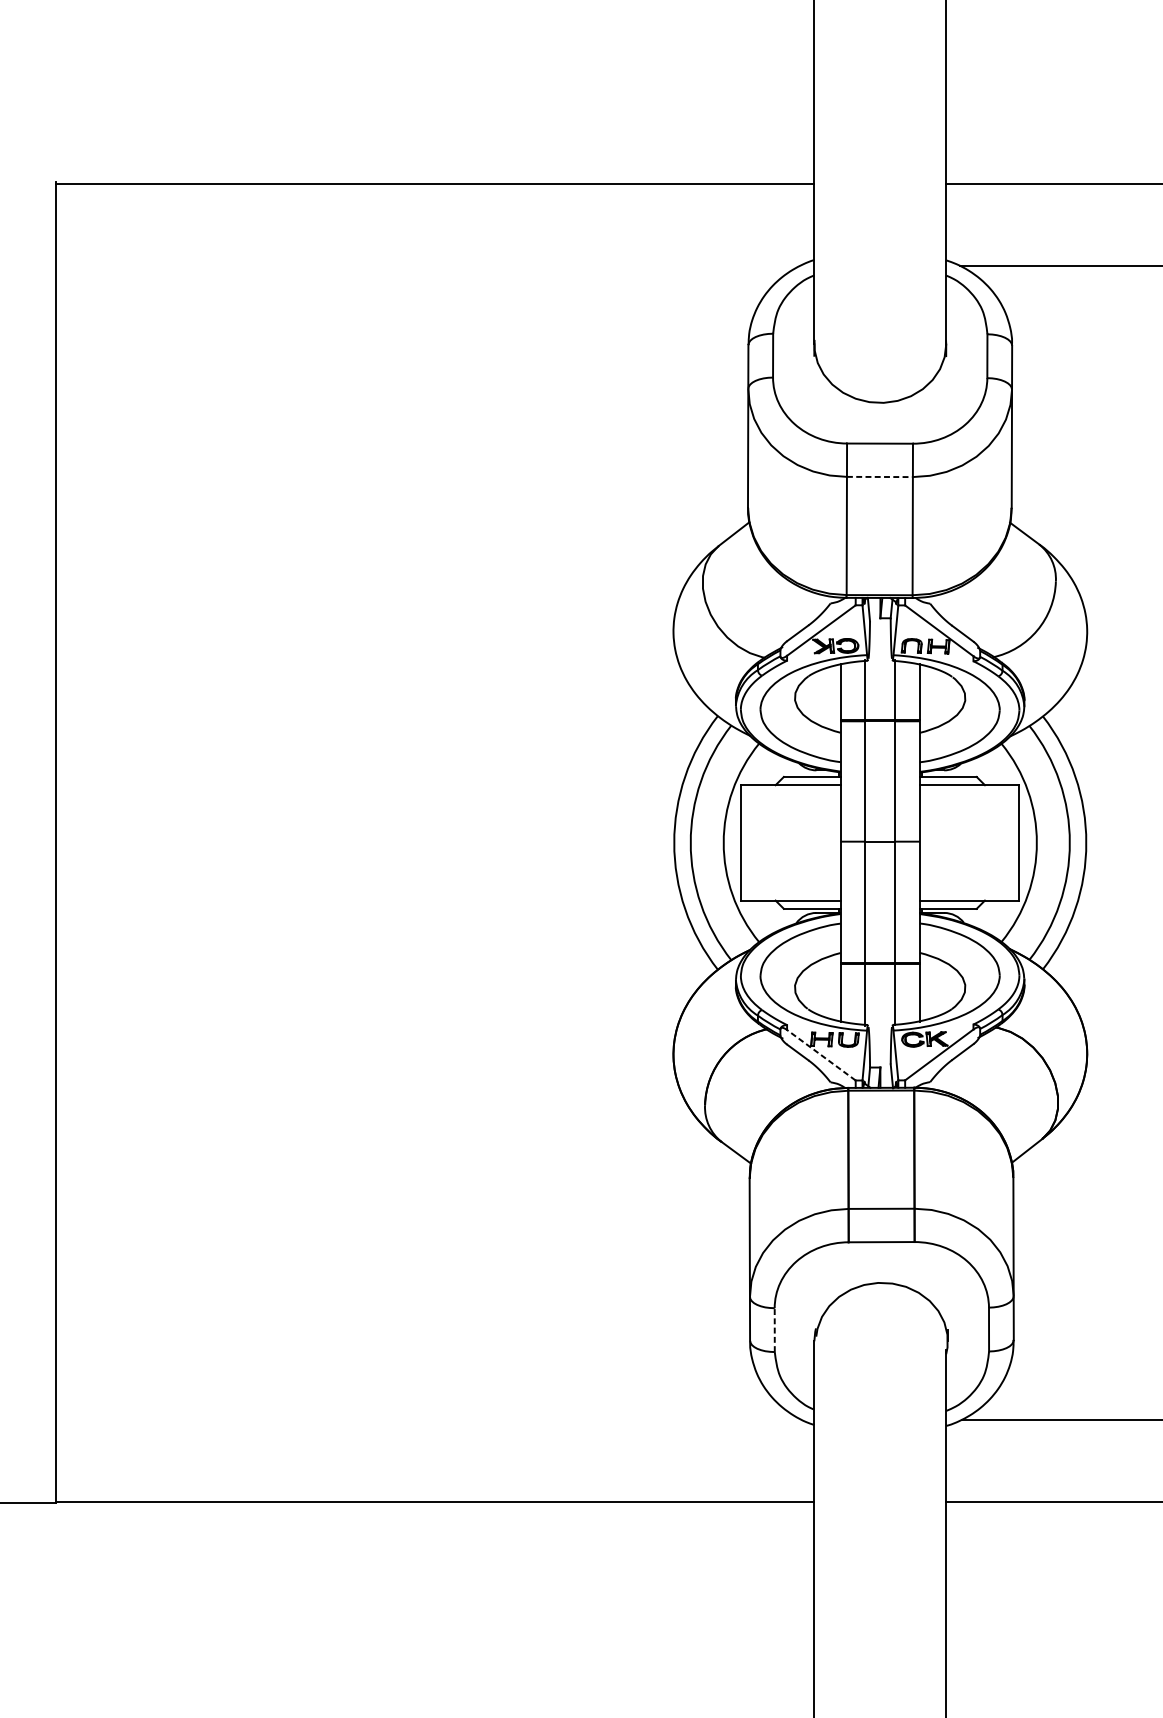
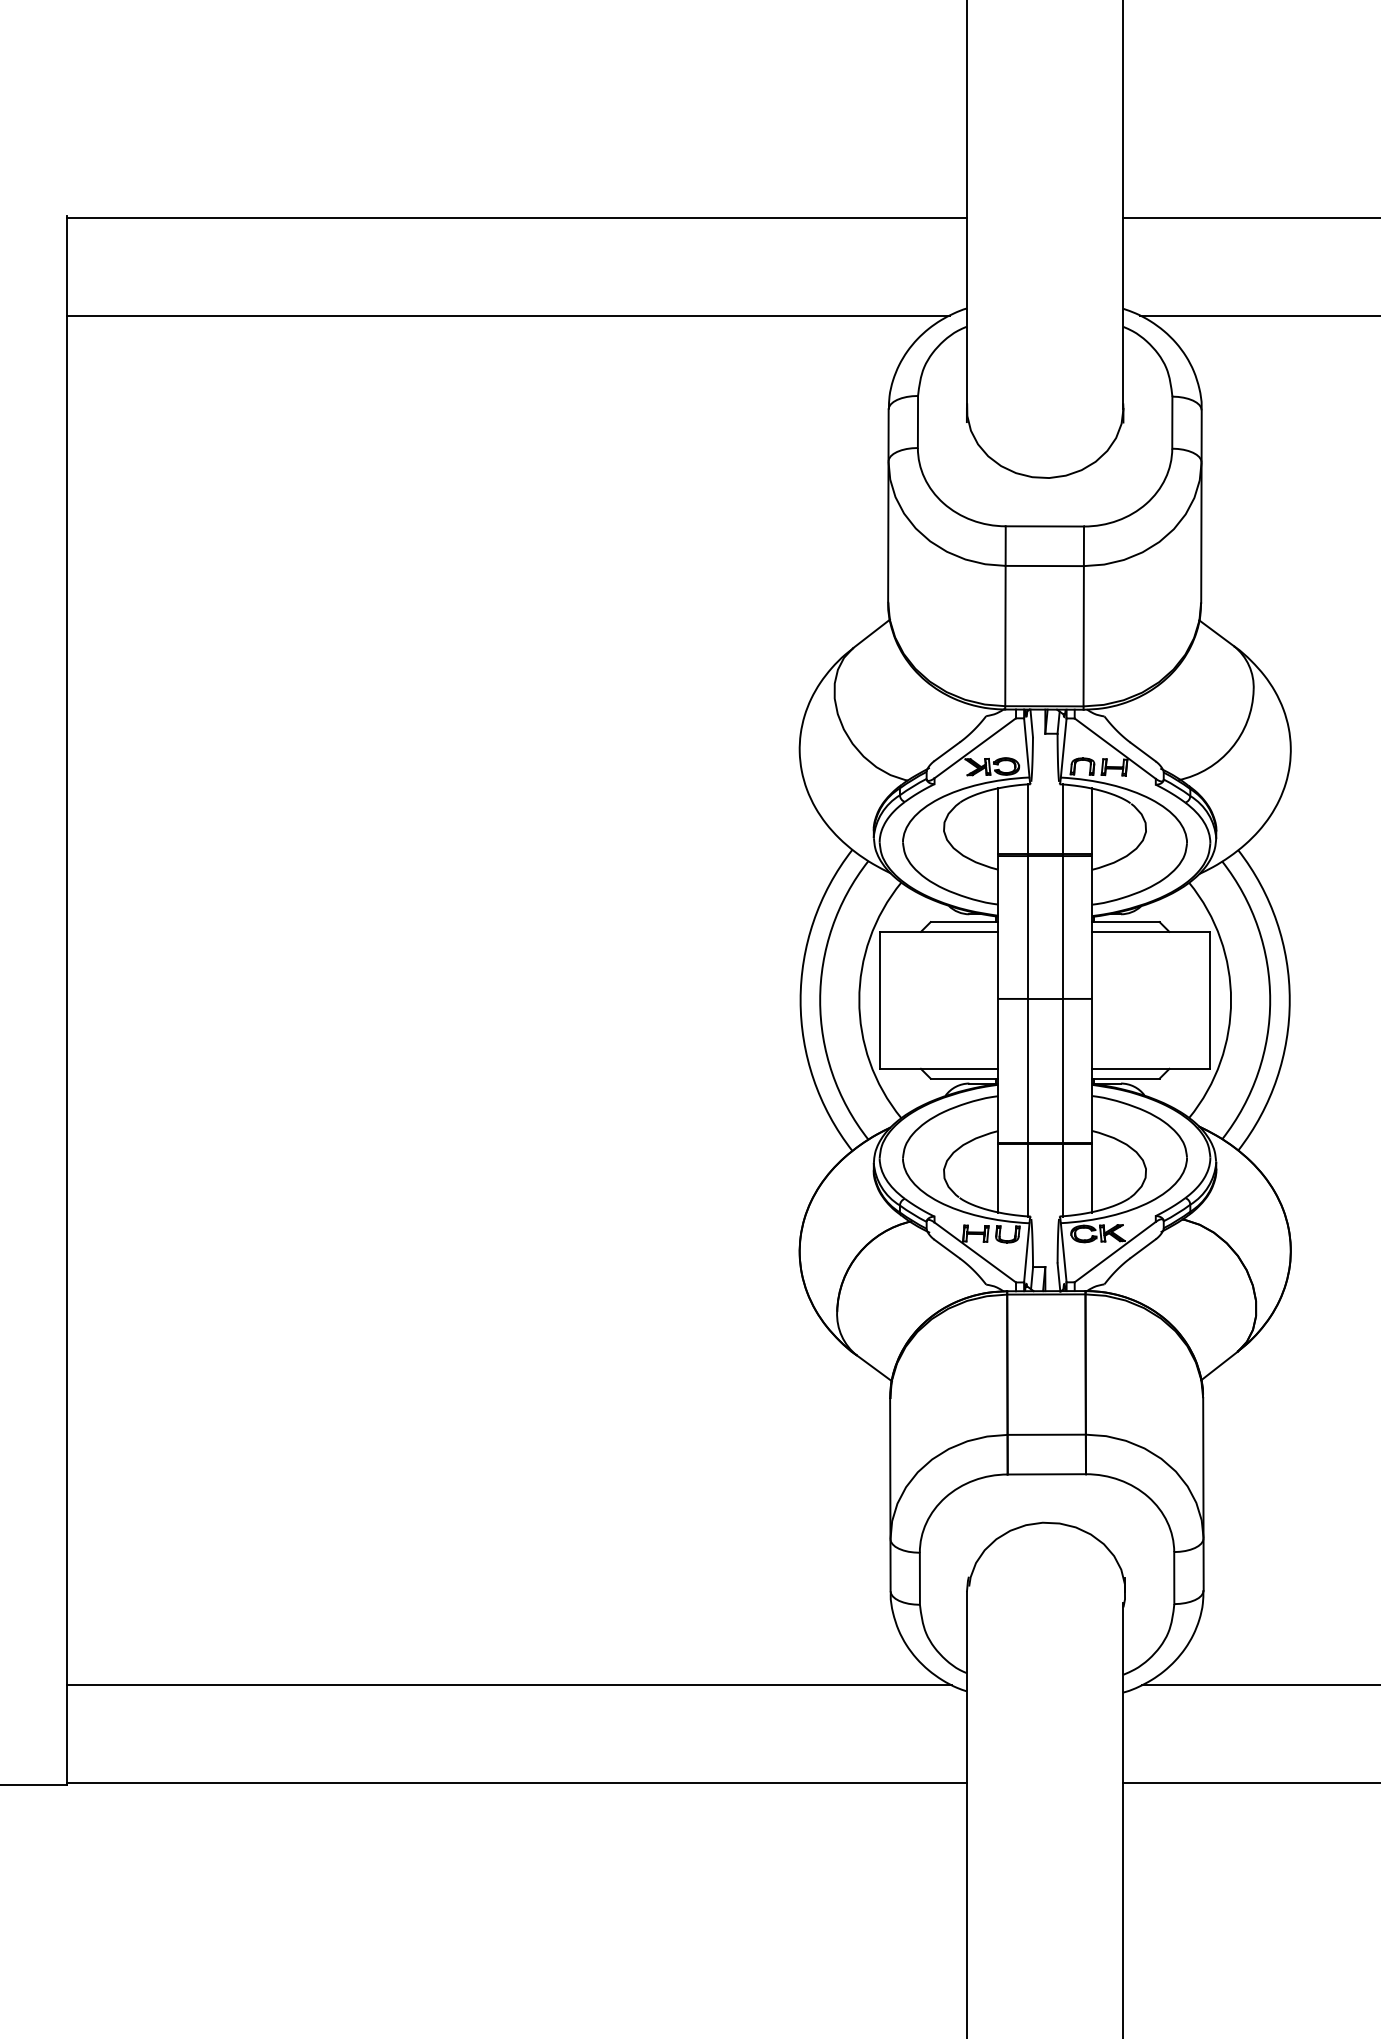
line: (428, 265) -> (508, 315), added
line: (880, 477) -> (1045, 566), dashed -> solid
line: (821, 1055) -> (975, 1252), dashed -> solid
line: (774, 1329) -> (919, 1578), dashed -> solid
line: (429, 1420) -> (509, 1685), added

